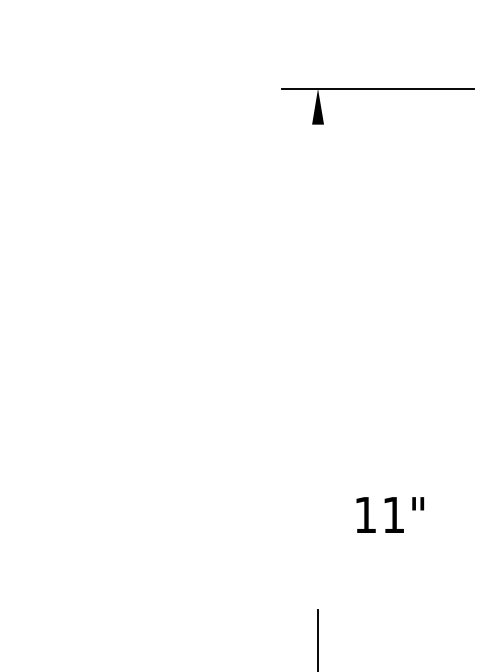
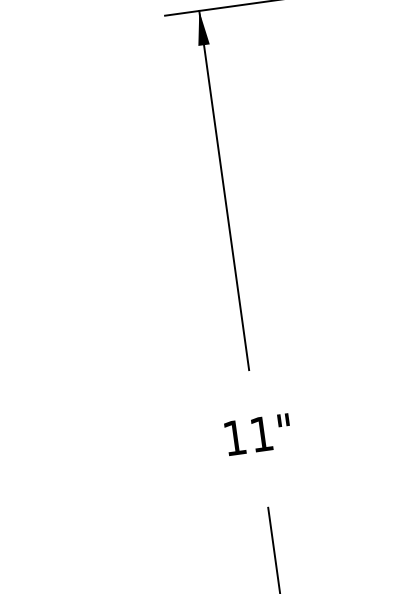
line: (318, 276) -> (224, 189), added
text: (390, 514) -> (258, 434), moved

